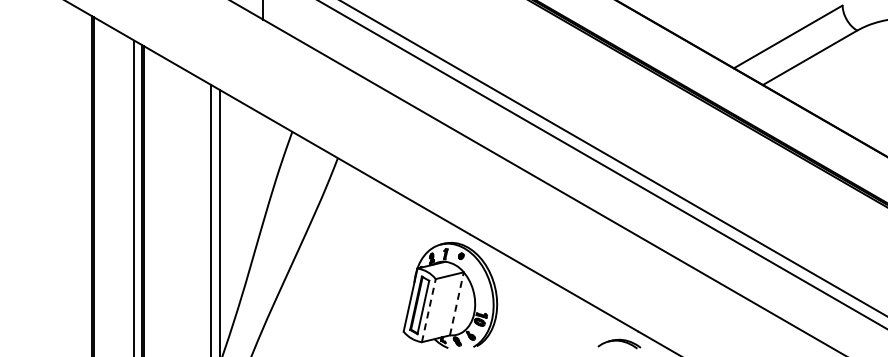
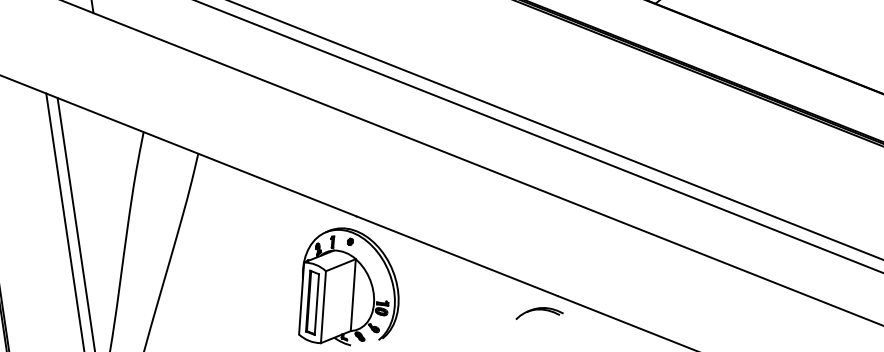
line: (456, 303) -> (352, 294), dashed -> solid
line: (428, 310) -> (323, 307), dashed -> solid

